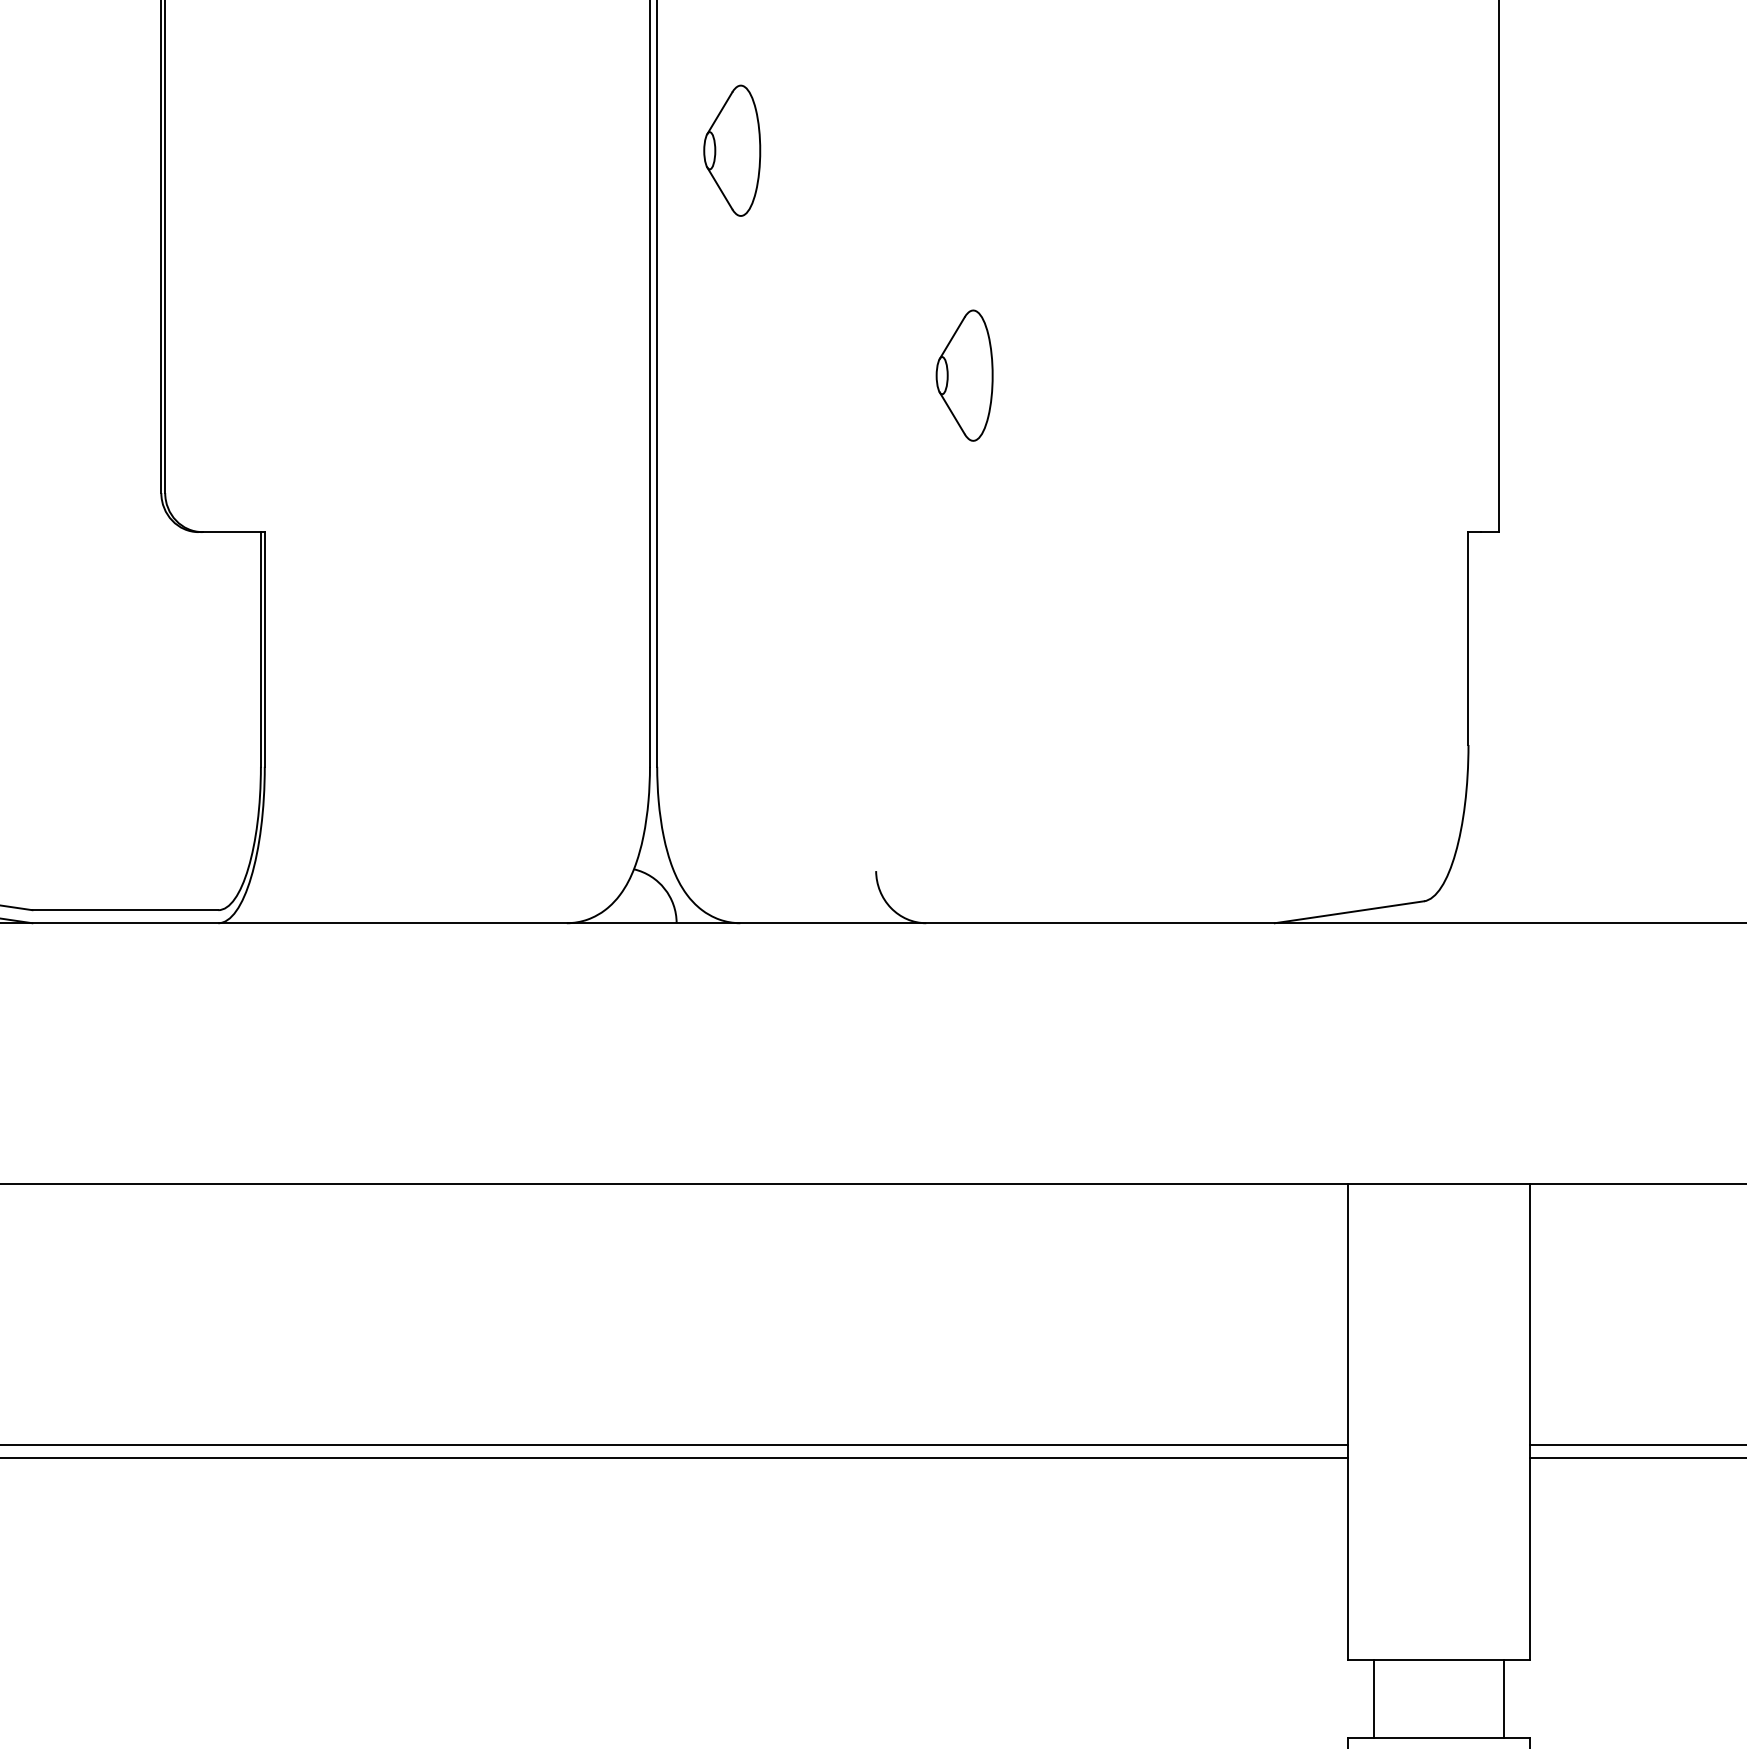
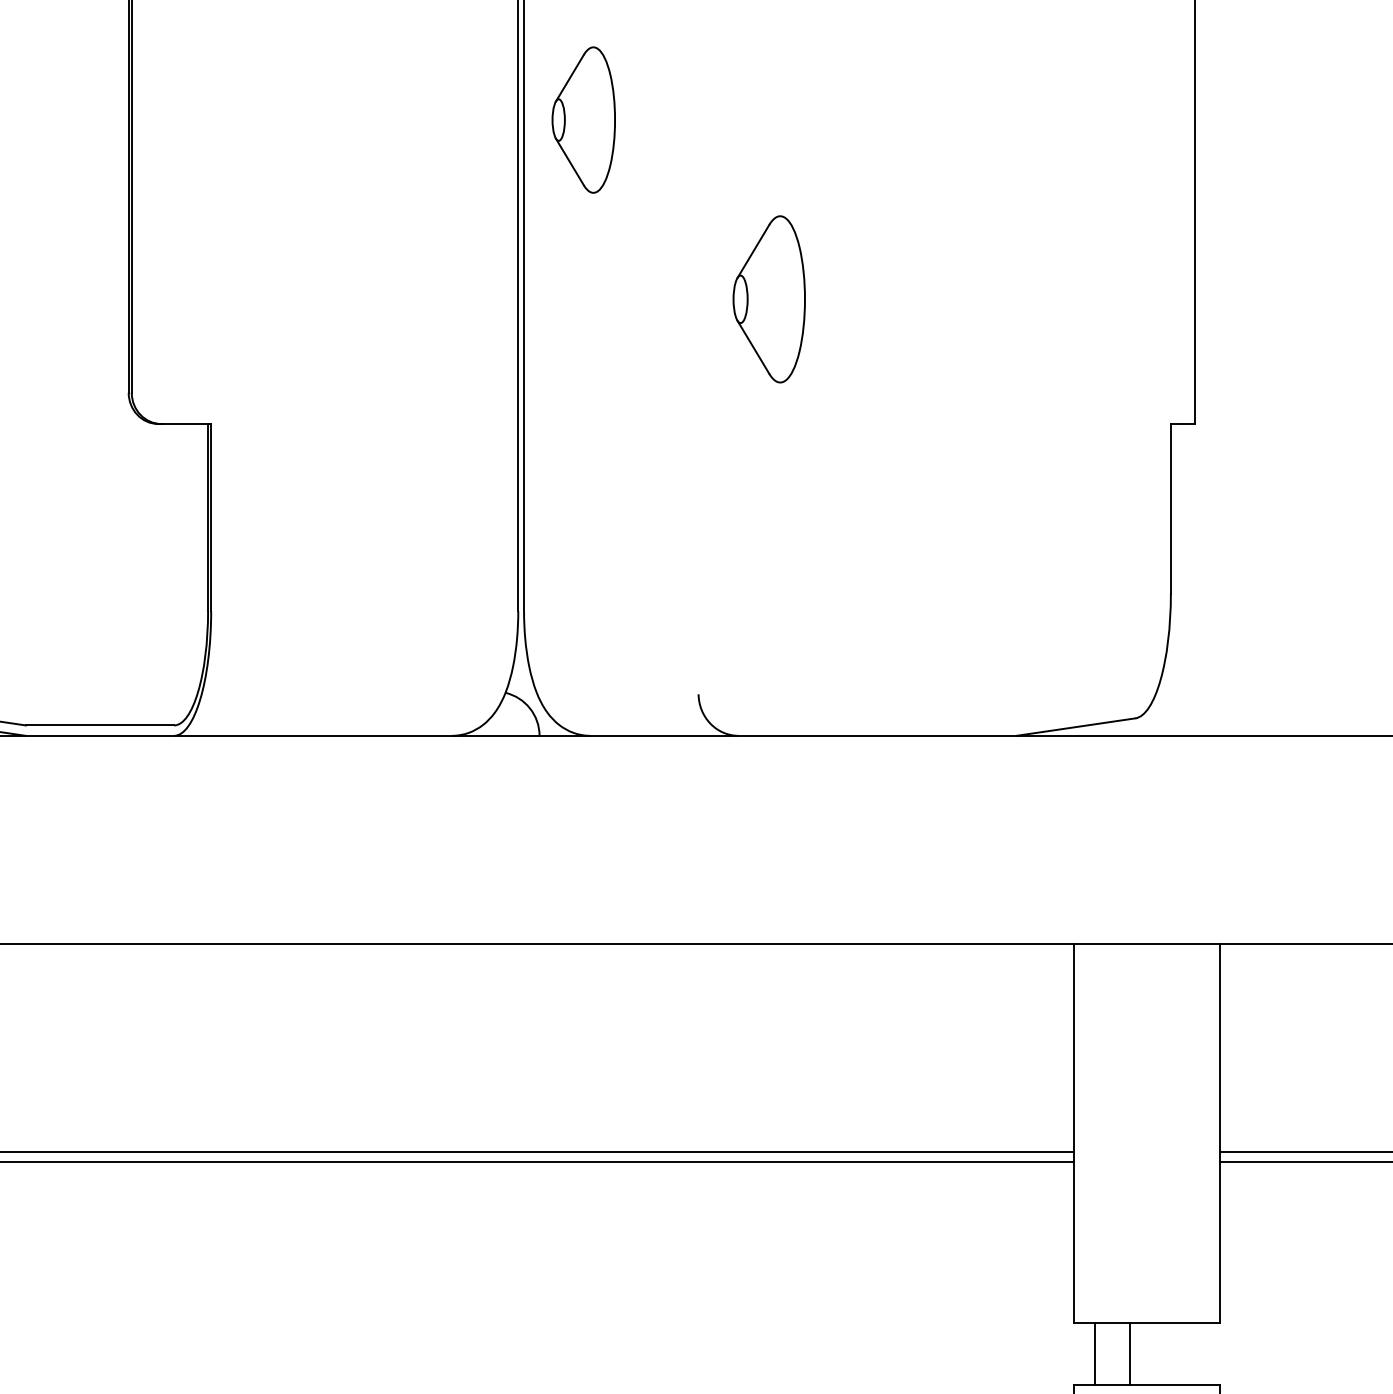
part: (732, 150) -> (584, 119), size x1.4
part: (964, 375) -> (769, 299), size x1.6
line: (1504, 1698) -> (1130, 1353), moved

